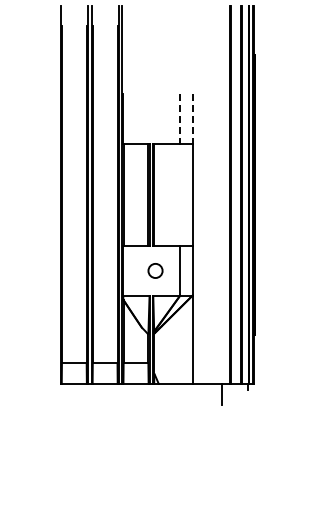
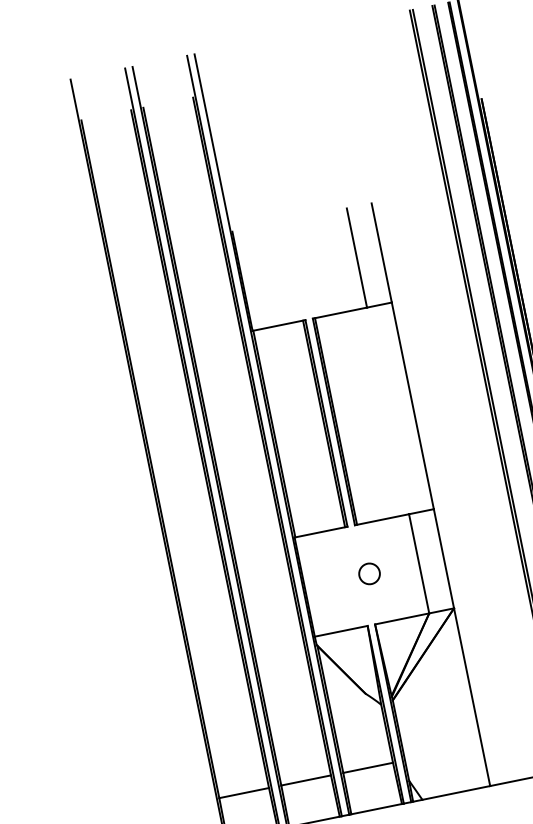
line: (180, 118) -> (357, 257), dashed -> solid
line: (192, 118) -> (381, 252), dashed -> solid
circle: (155, 270) -> (369, 572), size x0.71

